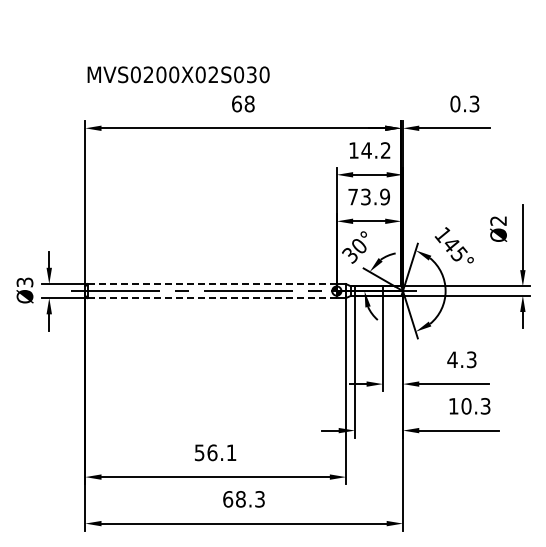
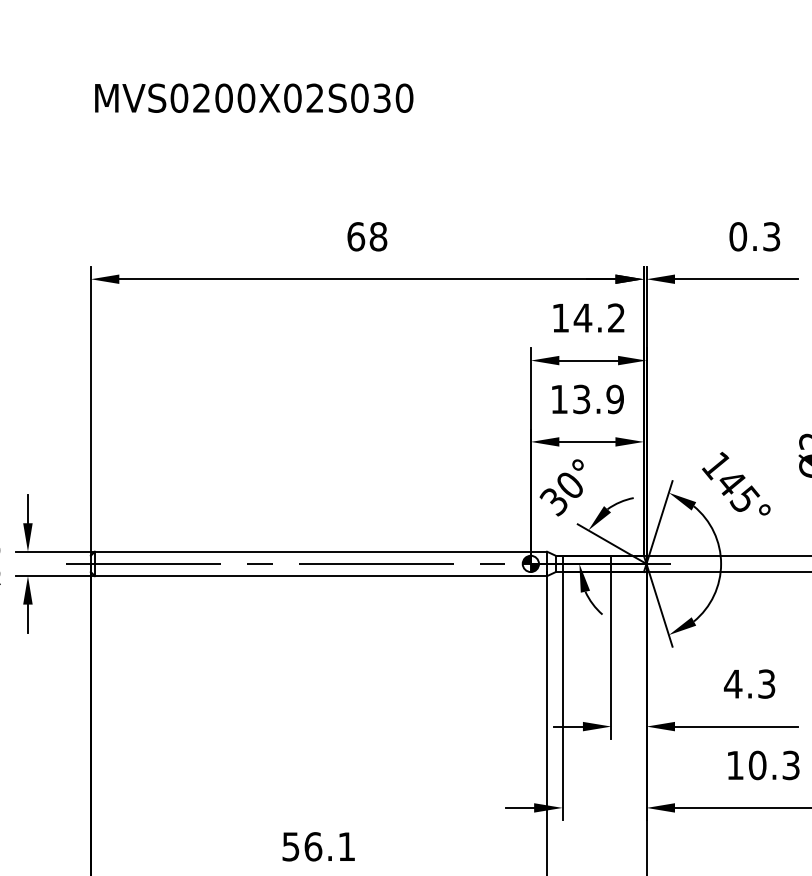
text: (178, 74) -> (253, 97), moved
text: (352, 196) -> (558, 398), 73.9 -> 13.9
line: (212, 284) -> (313, 552), dashed -> solid
line: (212, 298) -> (313, 576), dashed -> solid

